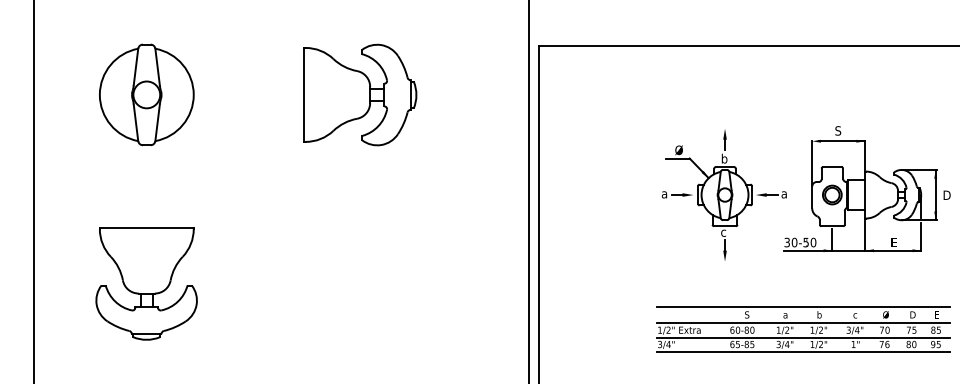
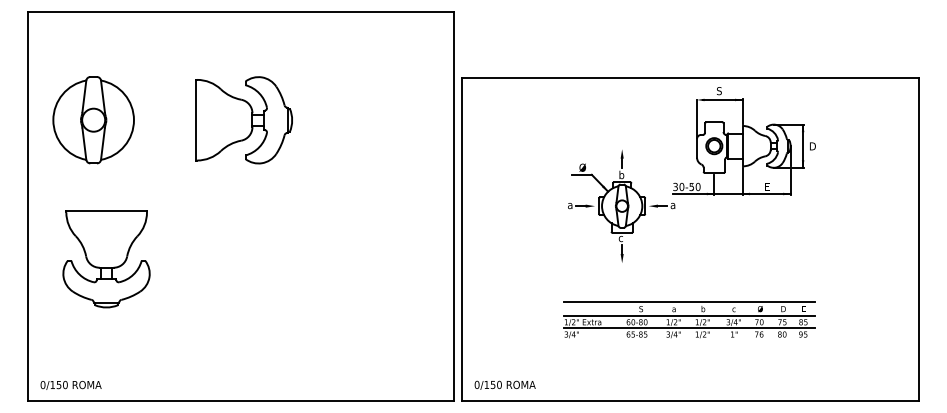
part: (146, 95) -> (93, 120), moved
part: (359, 95) -> (243, 120), moved
part: (866, 189) -> (743, 141), moved
part: (146, 283) -> (106, 259), moved
line: (803, 351) -> (689, 340), removed

